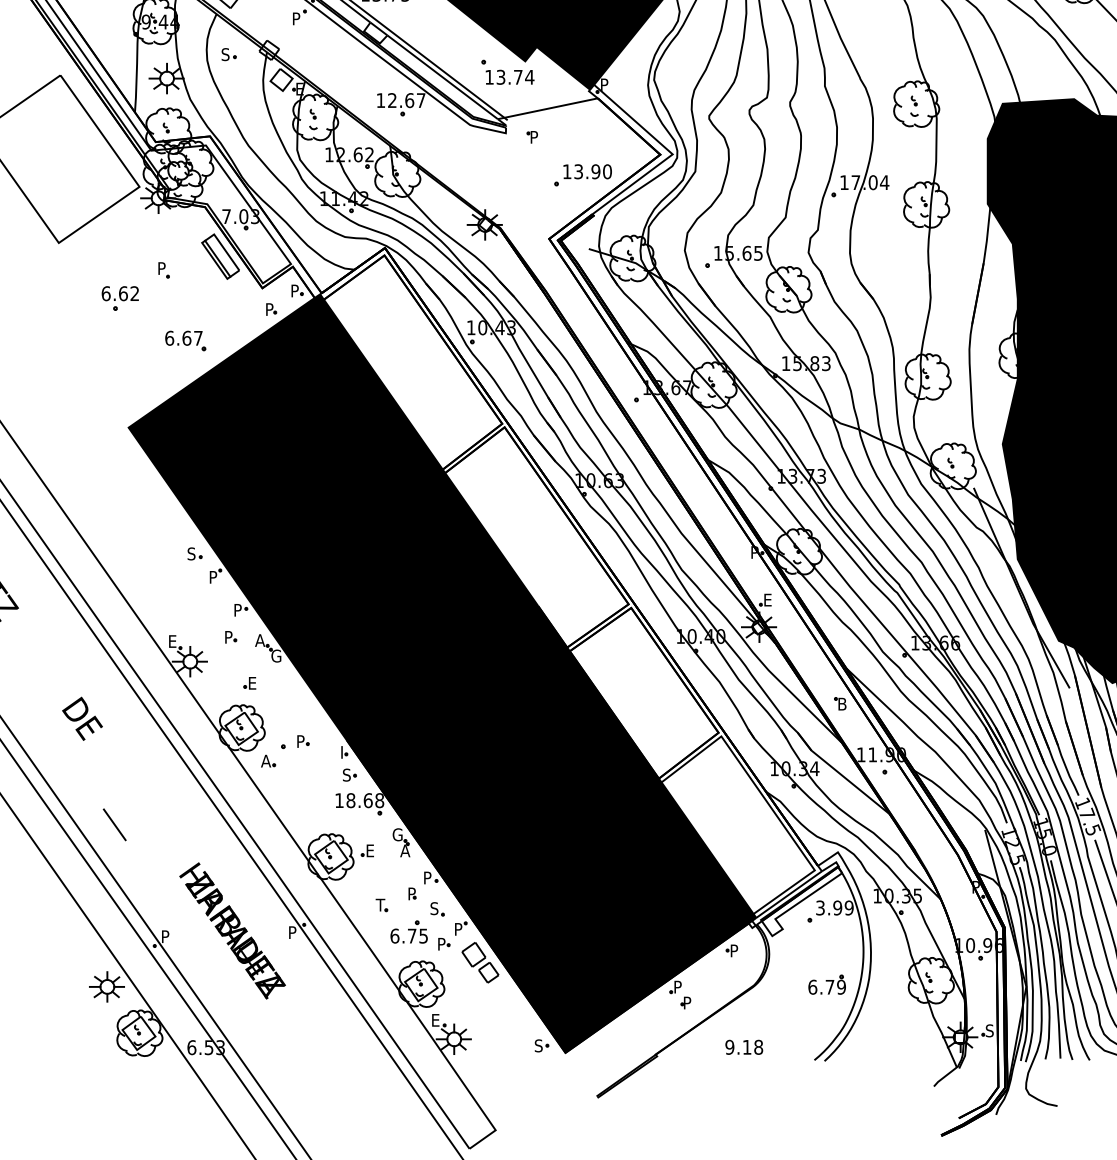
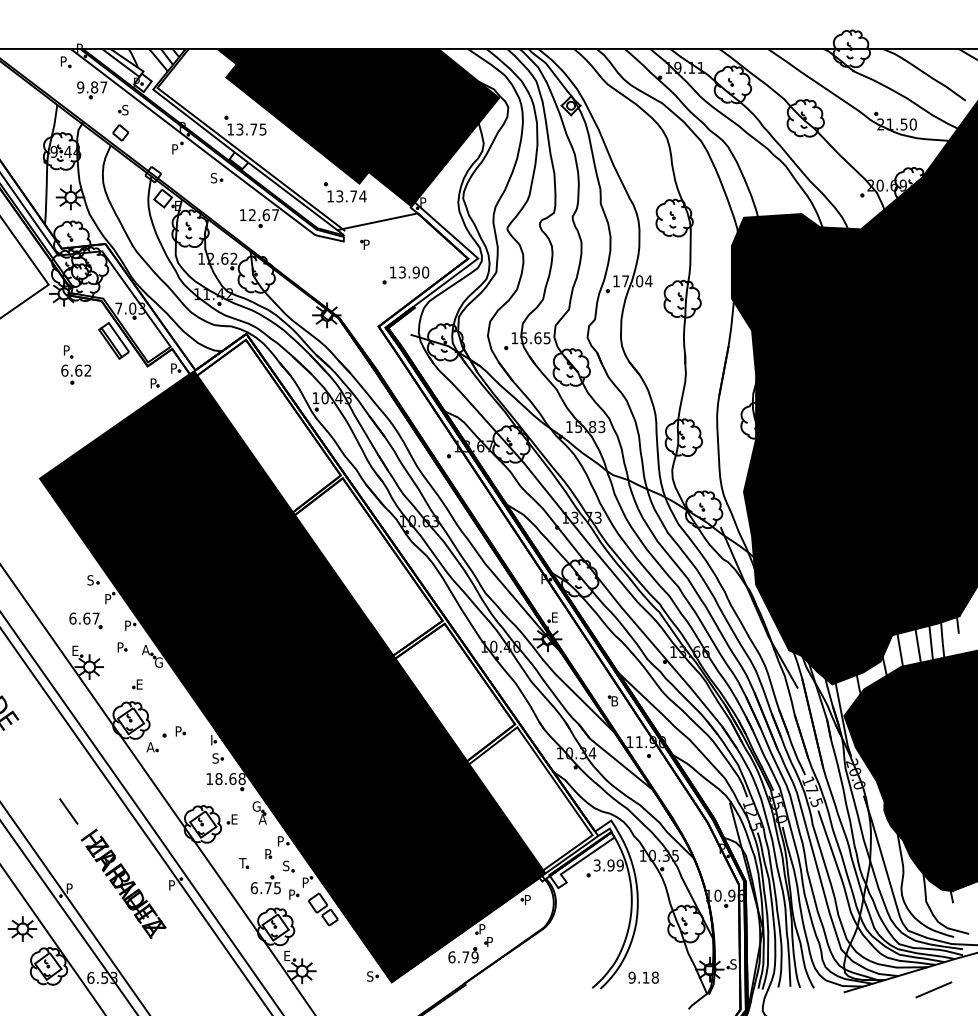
part: (228, 53) -> (216, 177), moved
part: (120, 298) -> (76, 374), moved
part: (185, 340) -> (85, 620), moved
line: (114, 824) -> (68, 811), moved
part: (827, 984) -> (463, 955), moved
text: (743, 1047) -> (643, 977), moved

